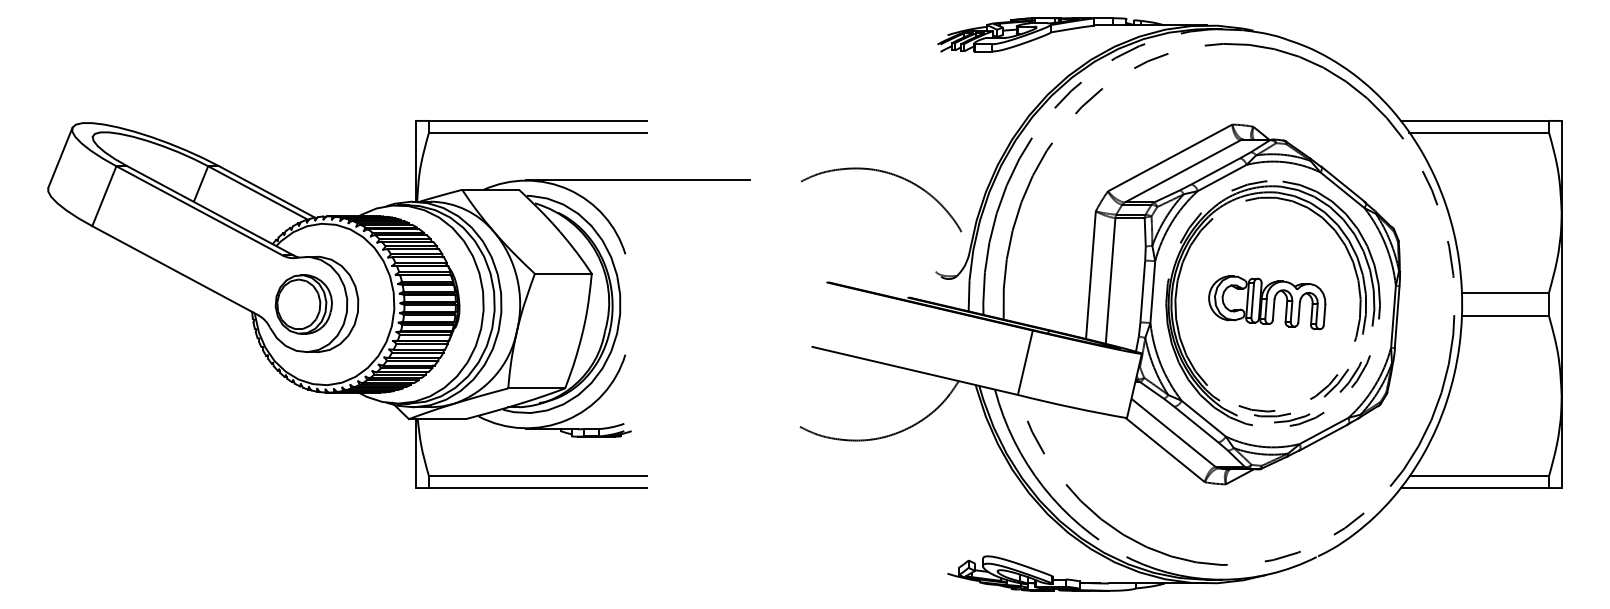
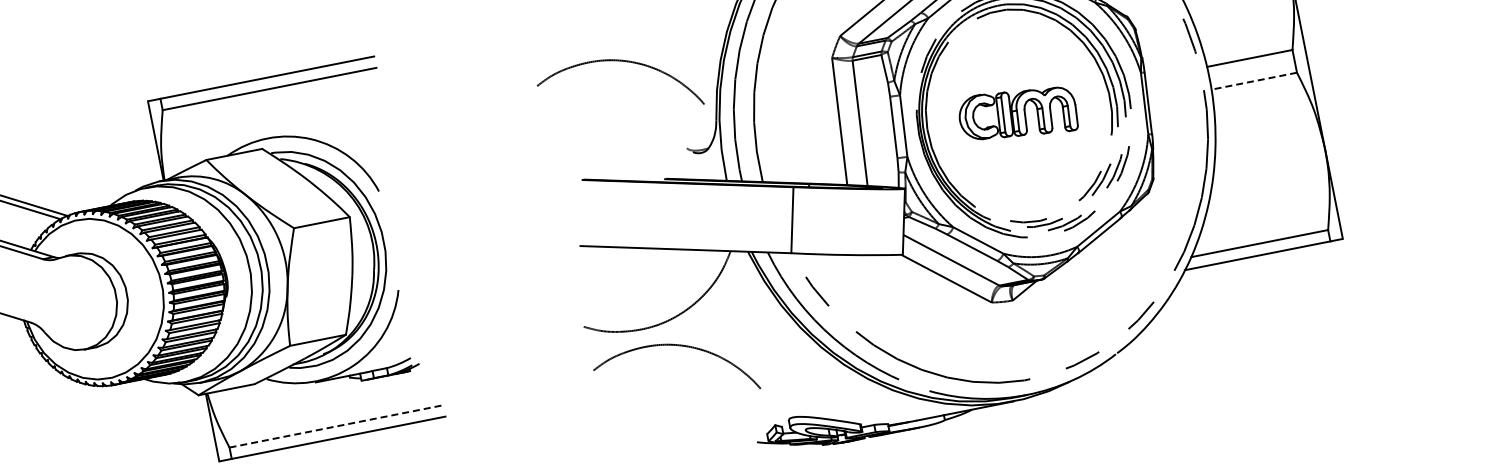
line: (638, 179) -> (377, 115), removed
part: (303, 304) -> (72, 303), removed
line: (1505, 316) -> (1254, 81), solid -> dashed
curve: (889, 464) -> (678, 346), added
line: (537, 476) -> (335, 426), solid -> dashed

